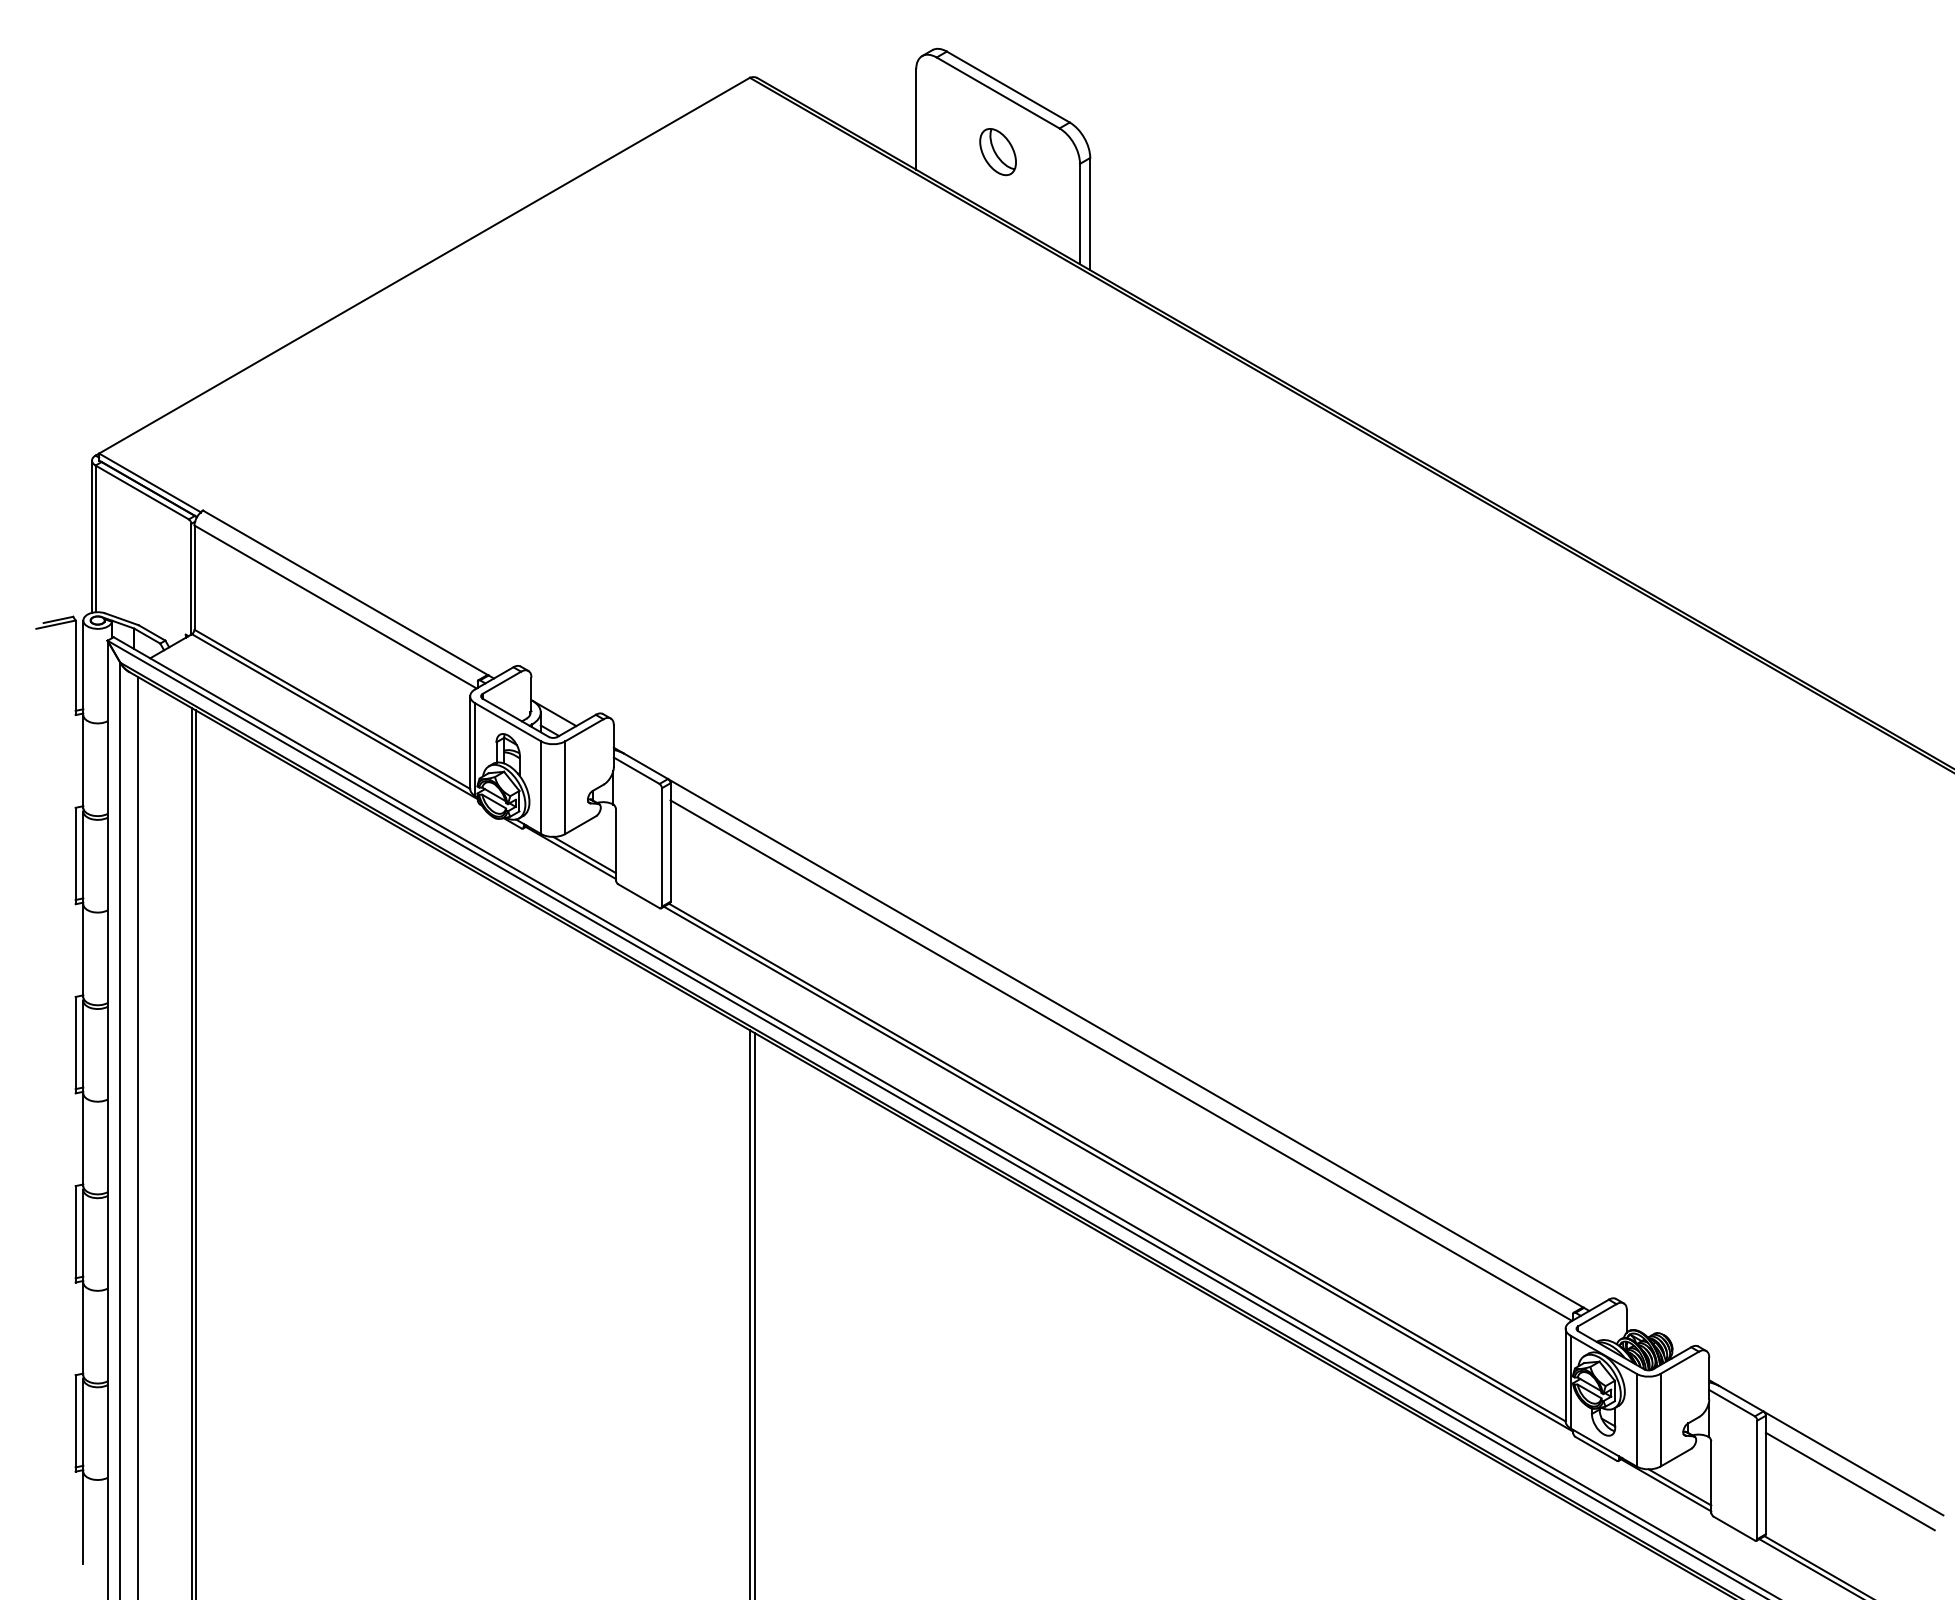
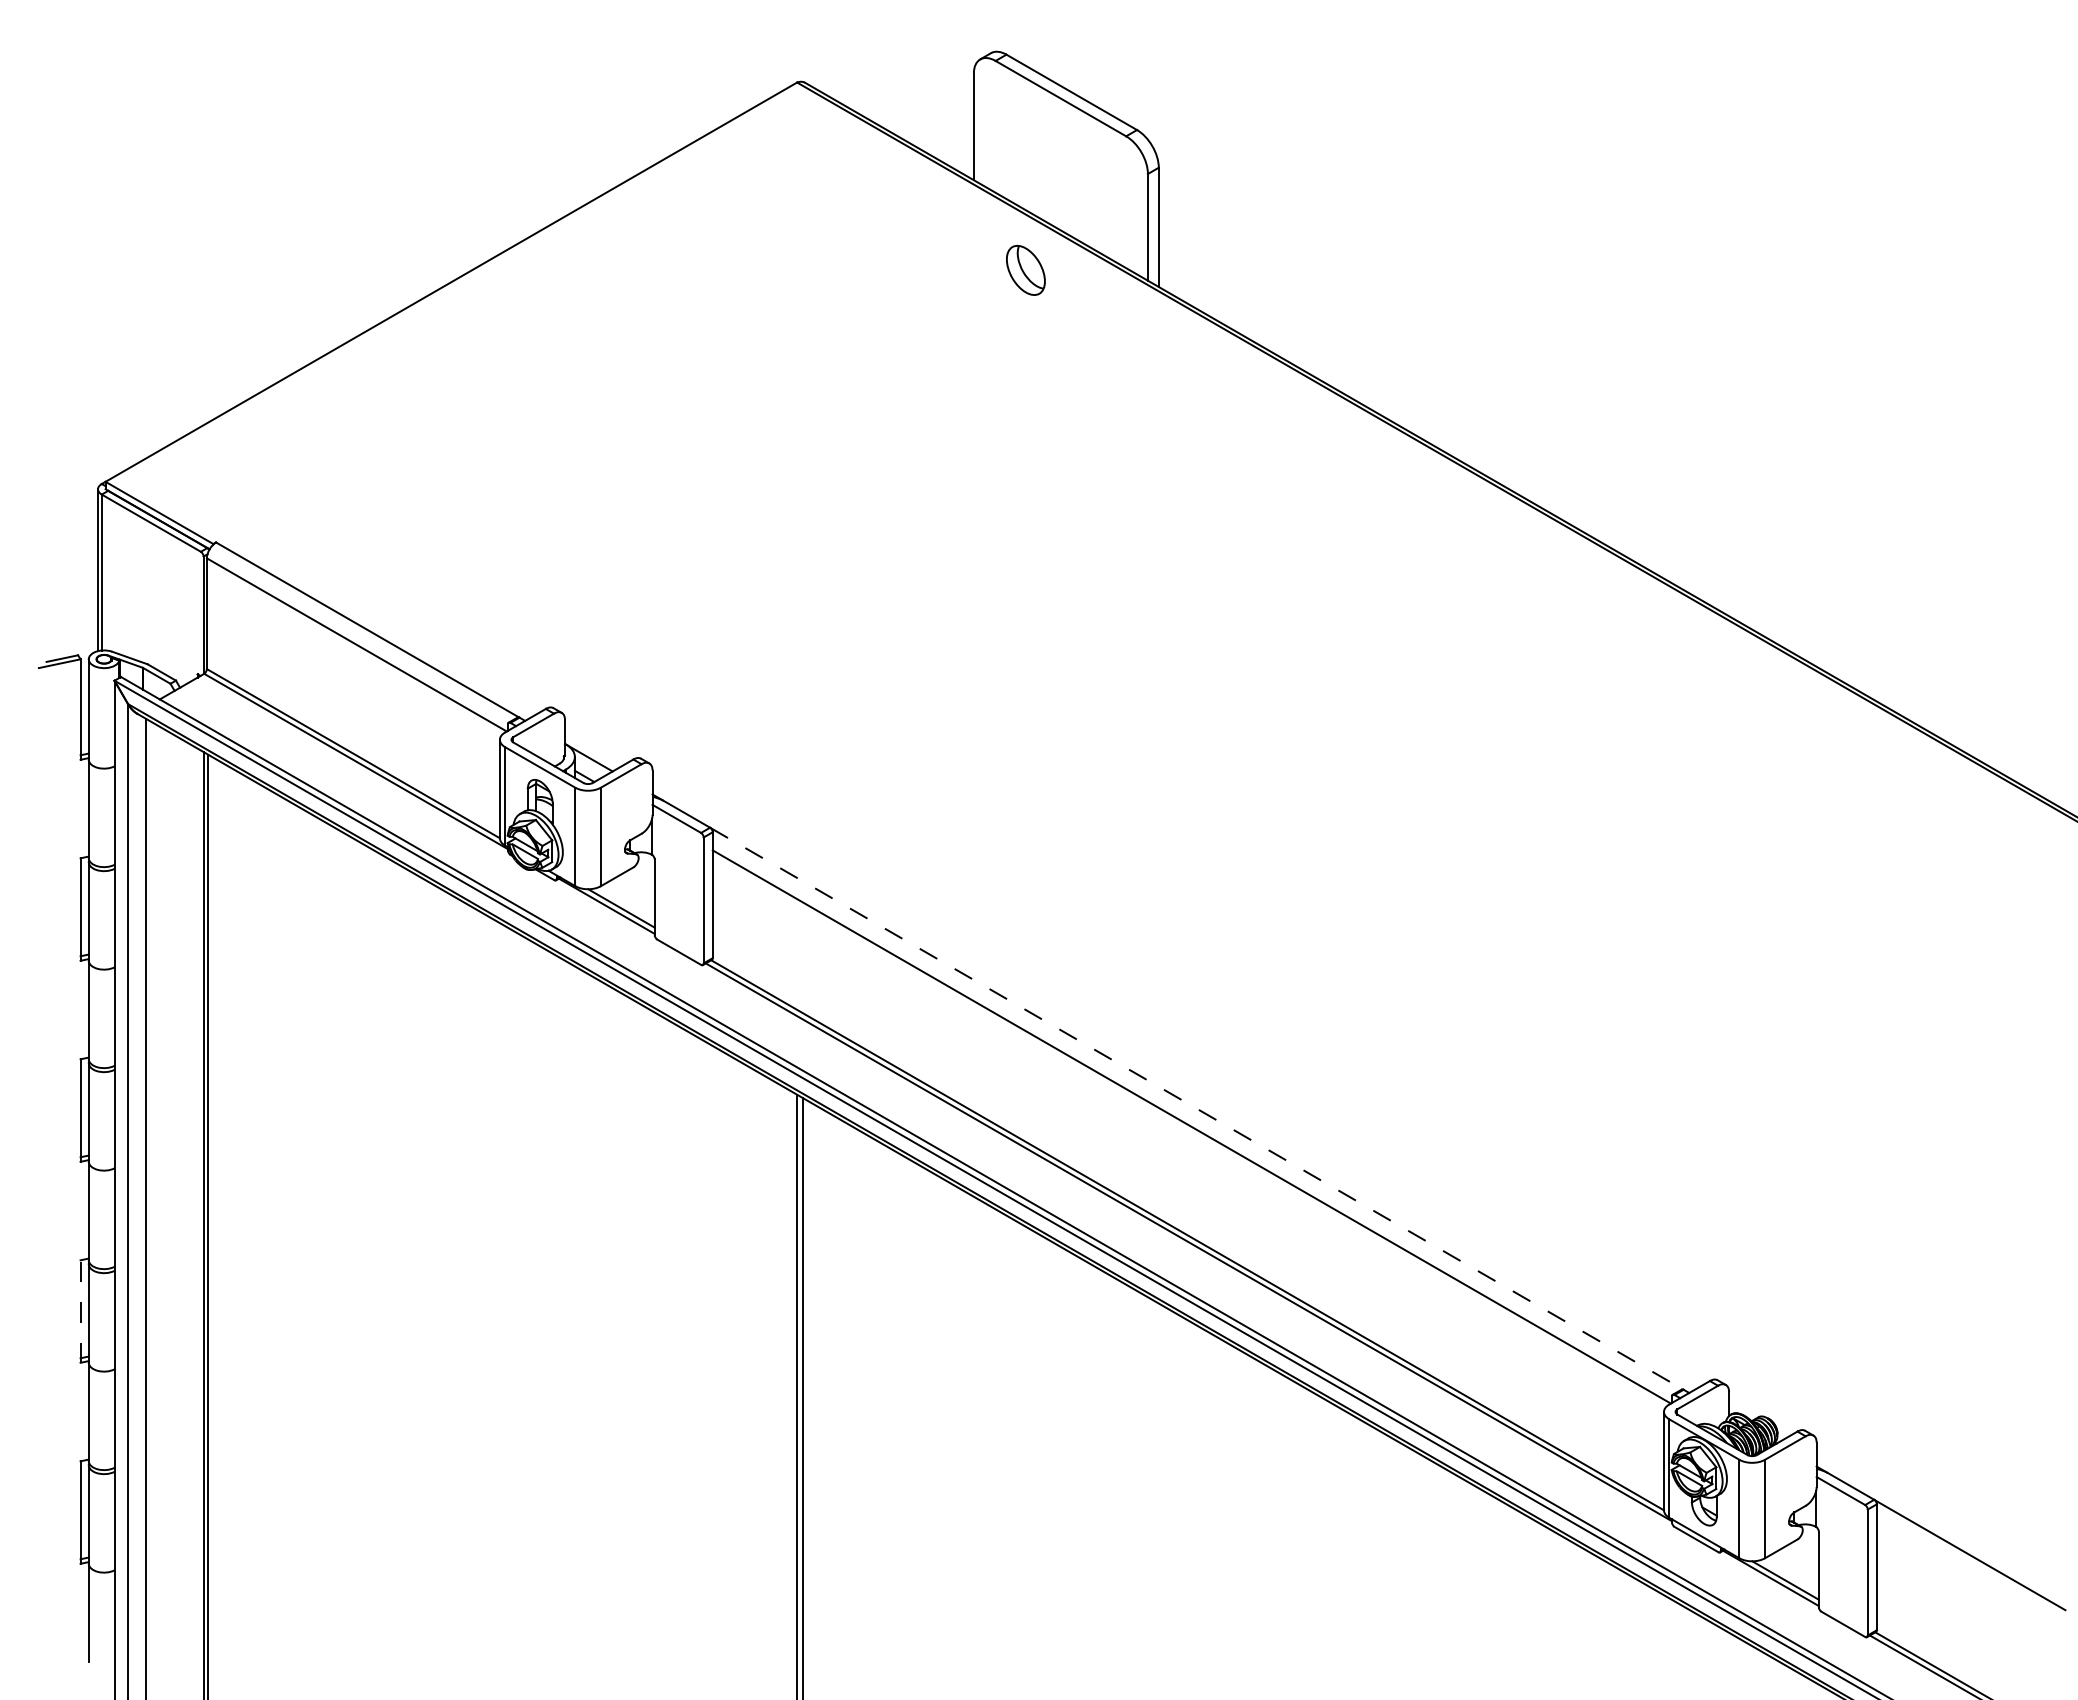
part: (997, 151) -> (1025, 269), moved
line: (1125, 1043) -> (1196, 1108), solid -> dashed
line: (75, 1234) -> (80, 1311), solid -> dashed
line: (1850, 1481) -> (1966, 1574), removed

